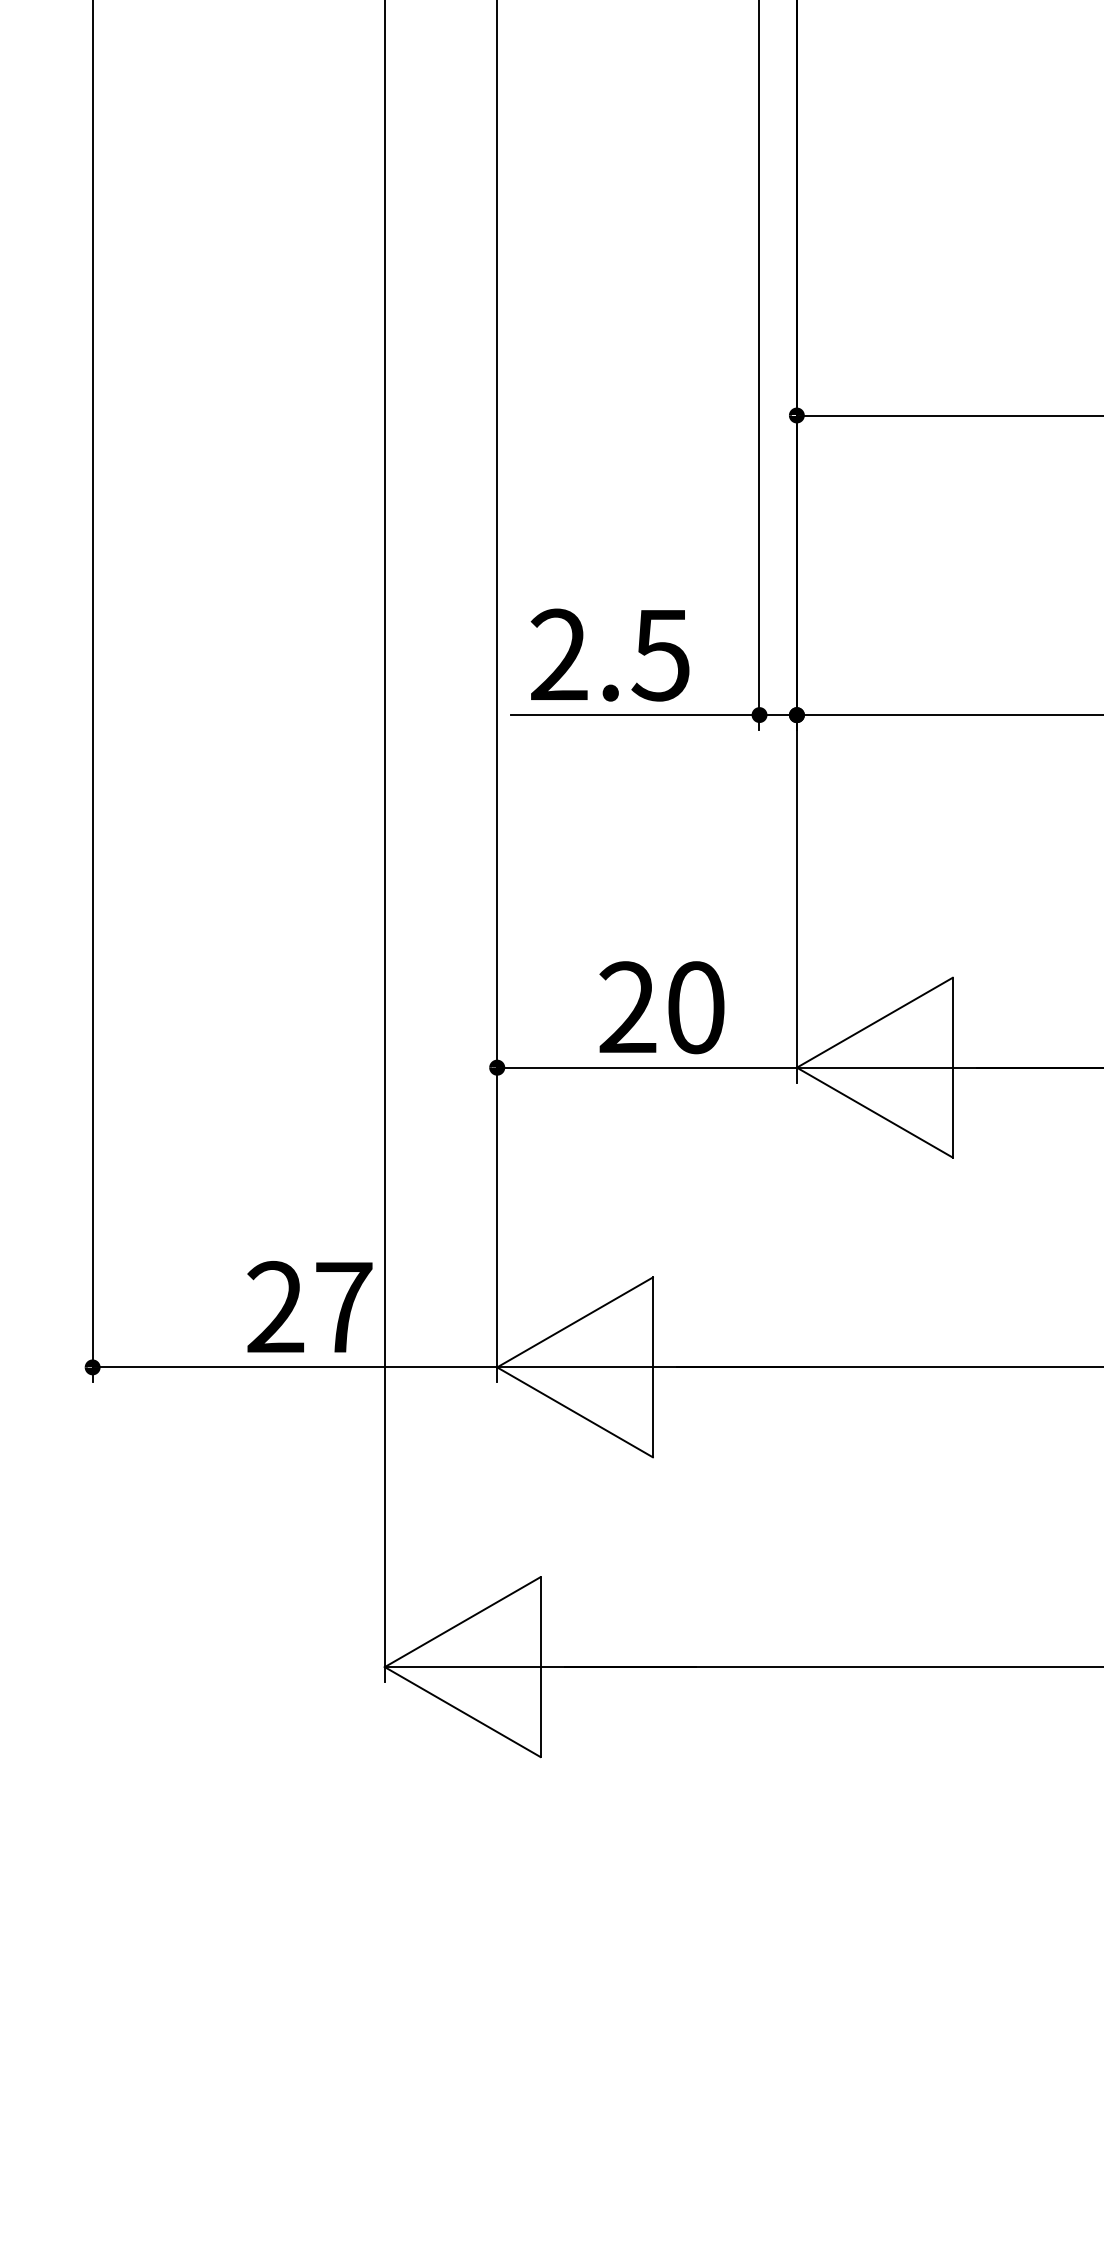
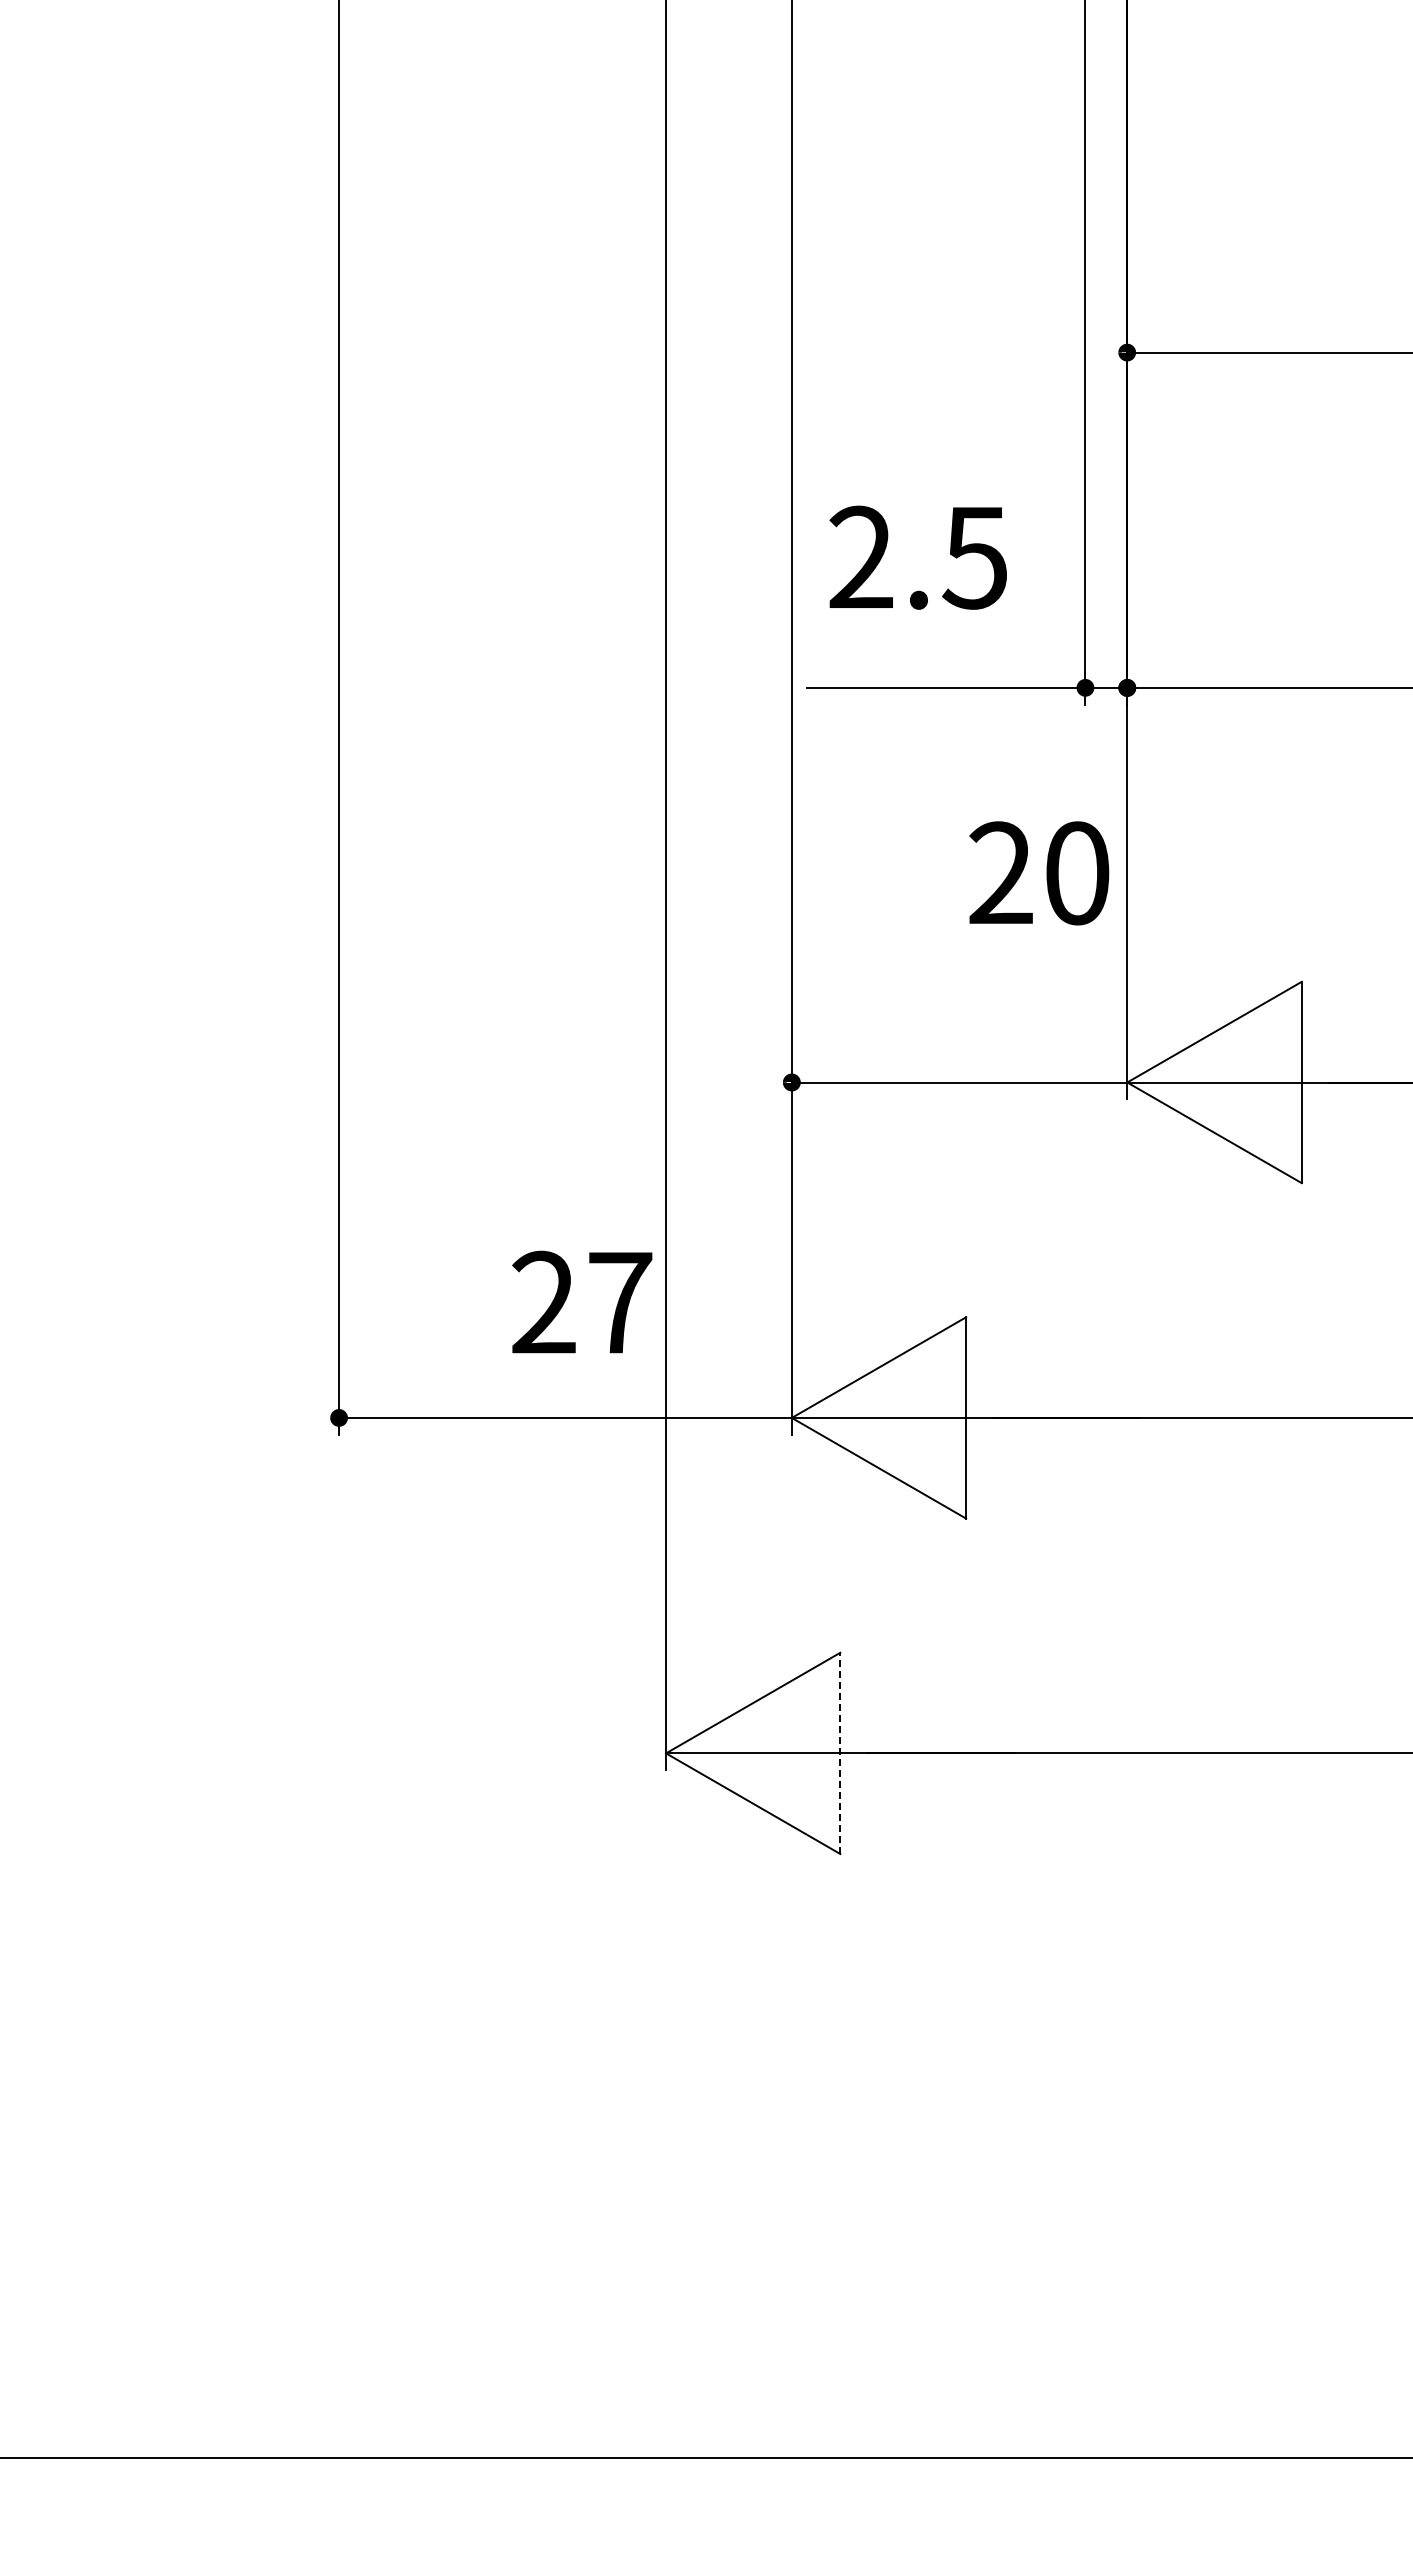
text: (609, 654) -> (917, 557), moved
text: (662, 1007) -> (1039, 873), moved
text: (310, 1306) -> (582, 1301), moved
line: (540, 1667) -> (840, 1753), solid -> dashed

